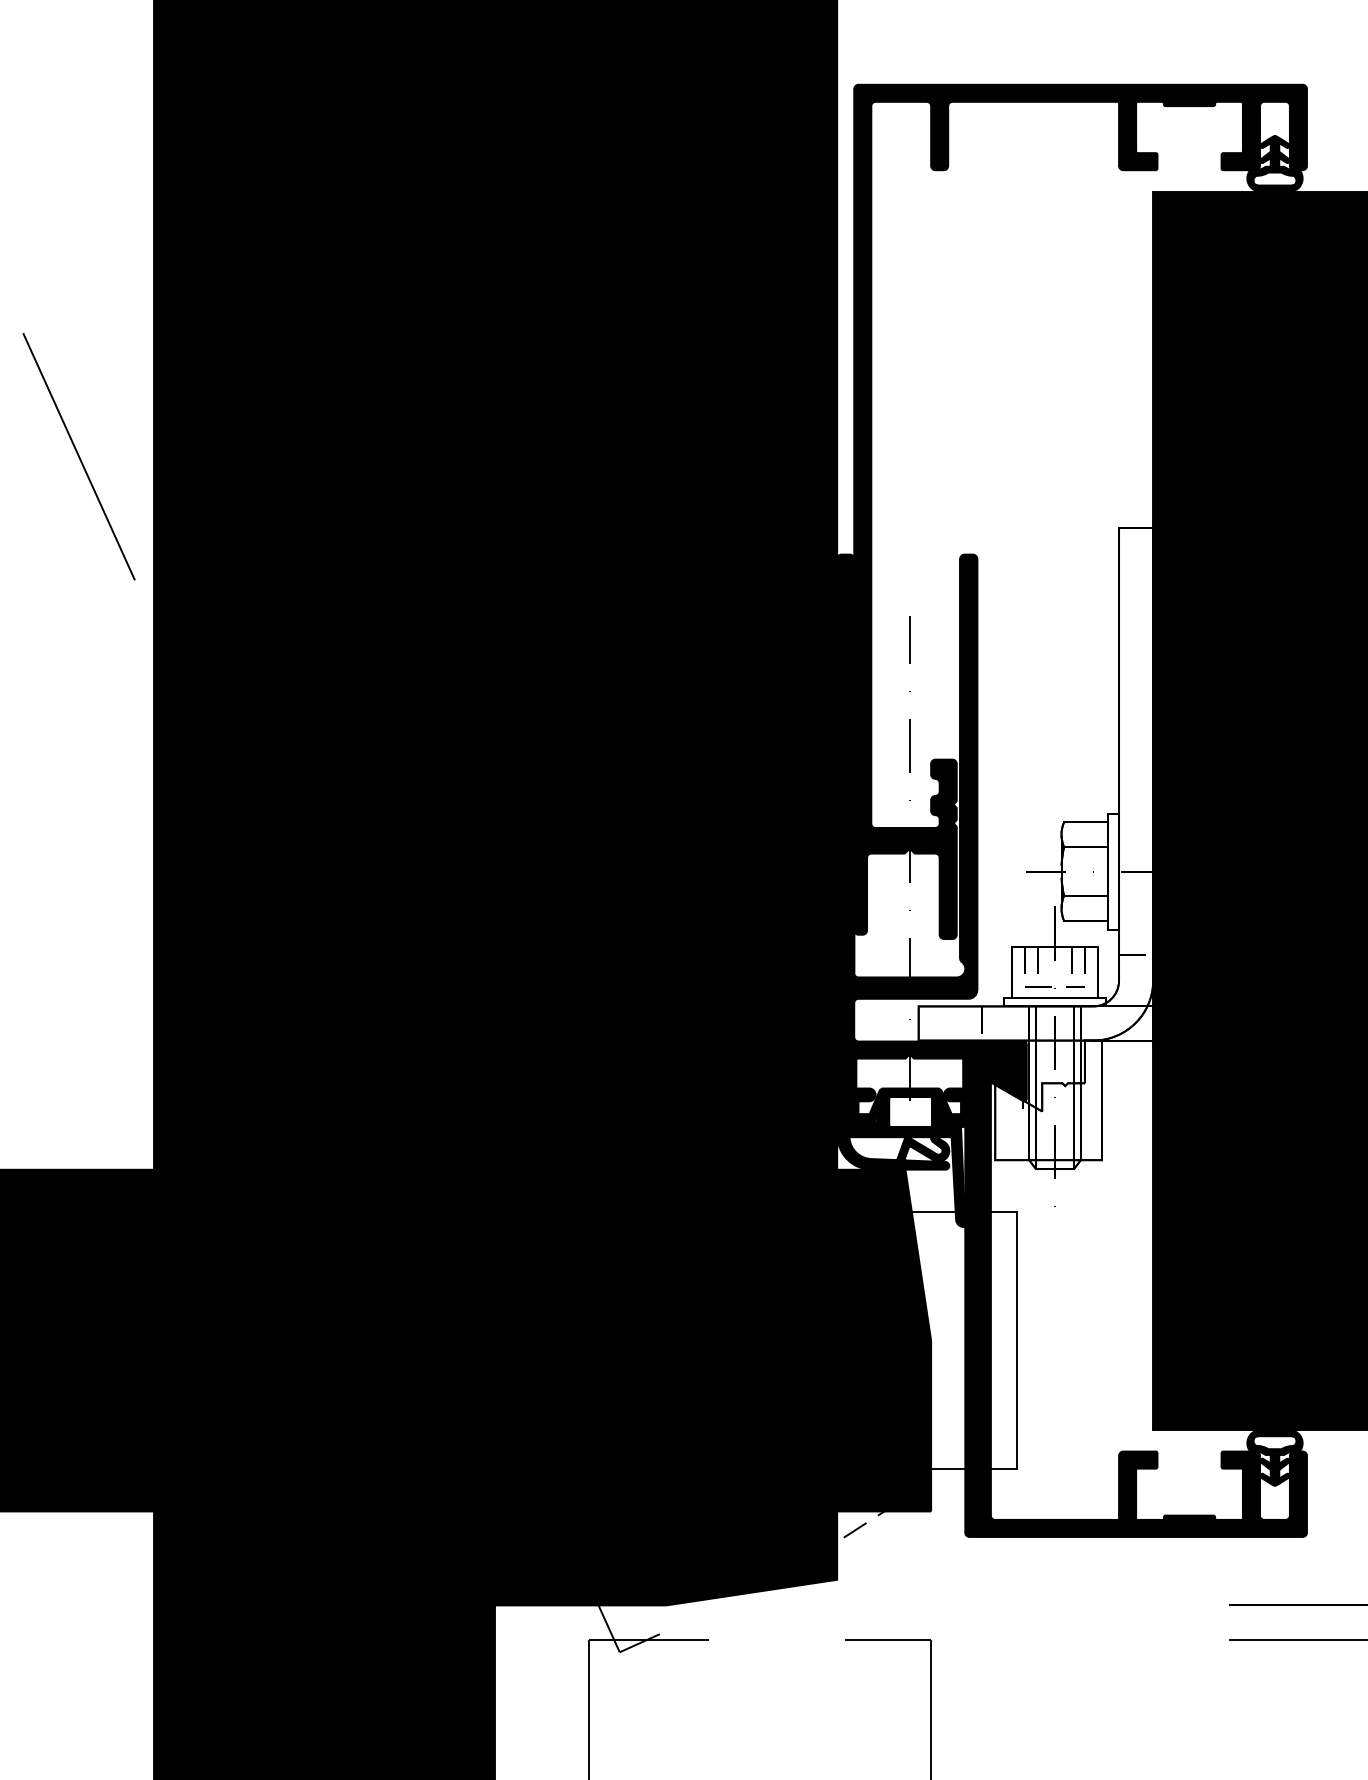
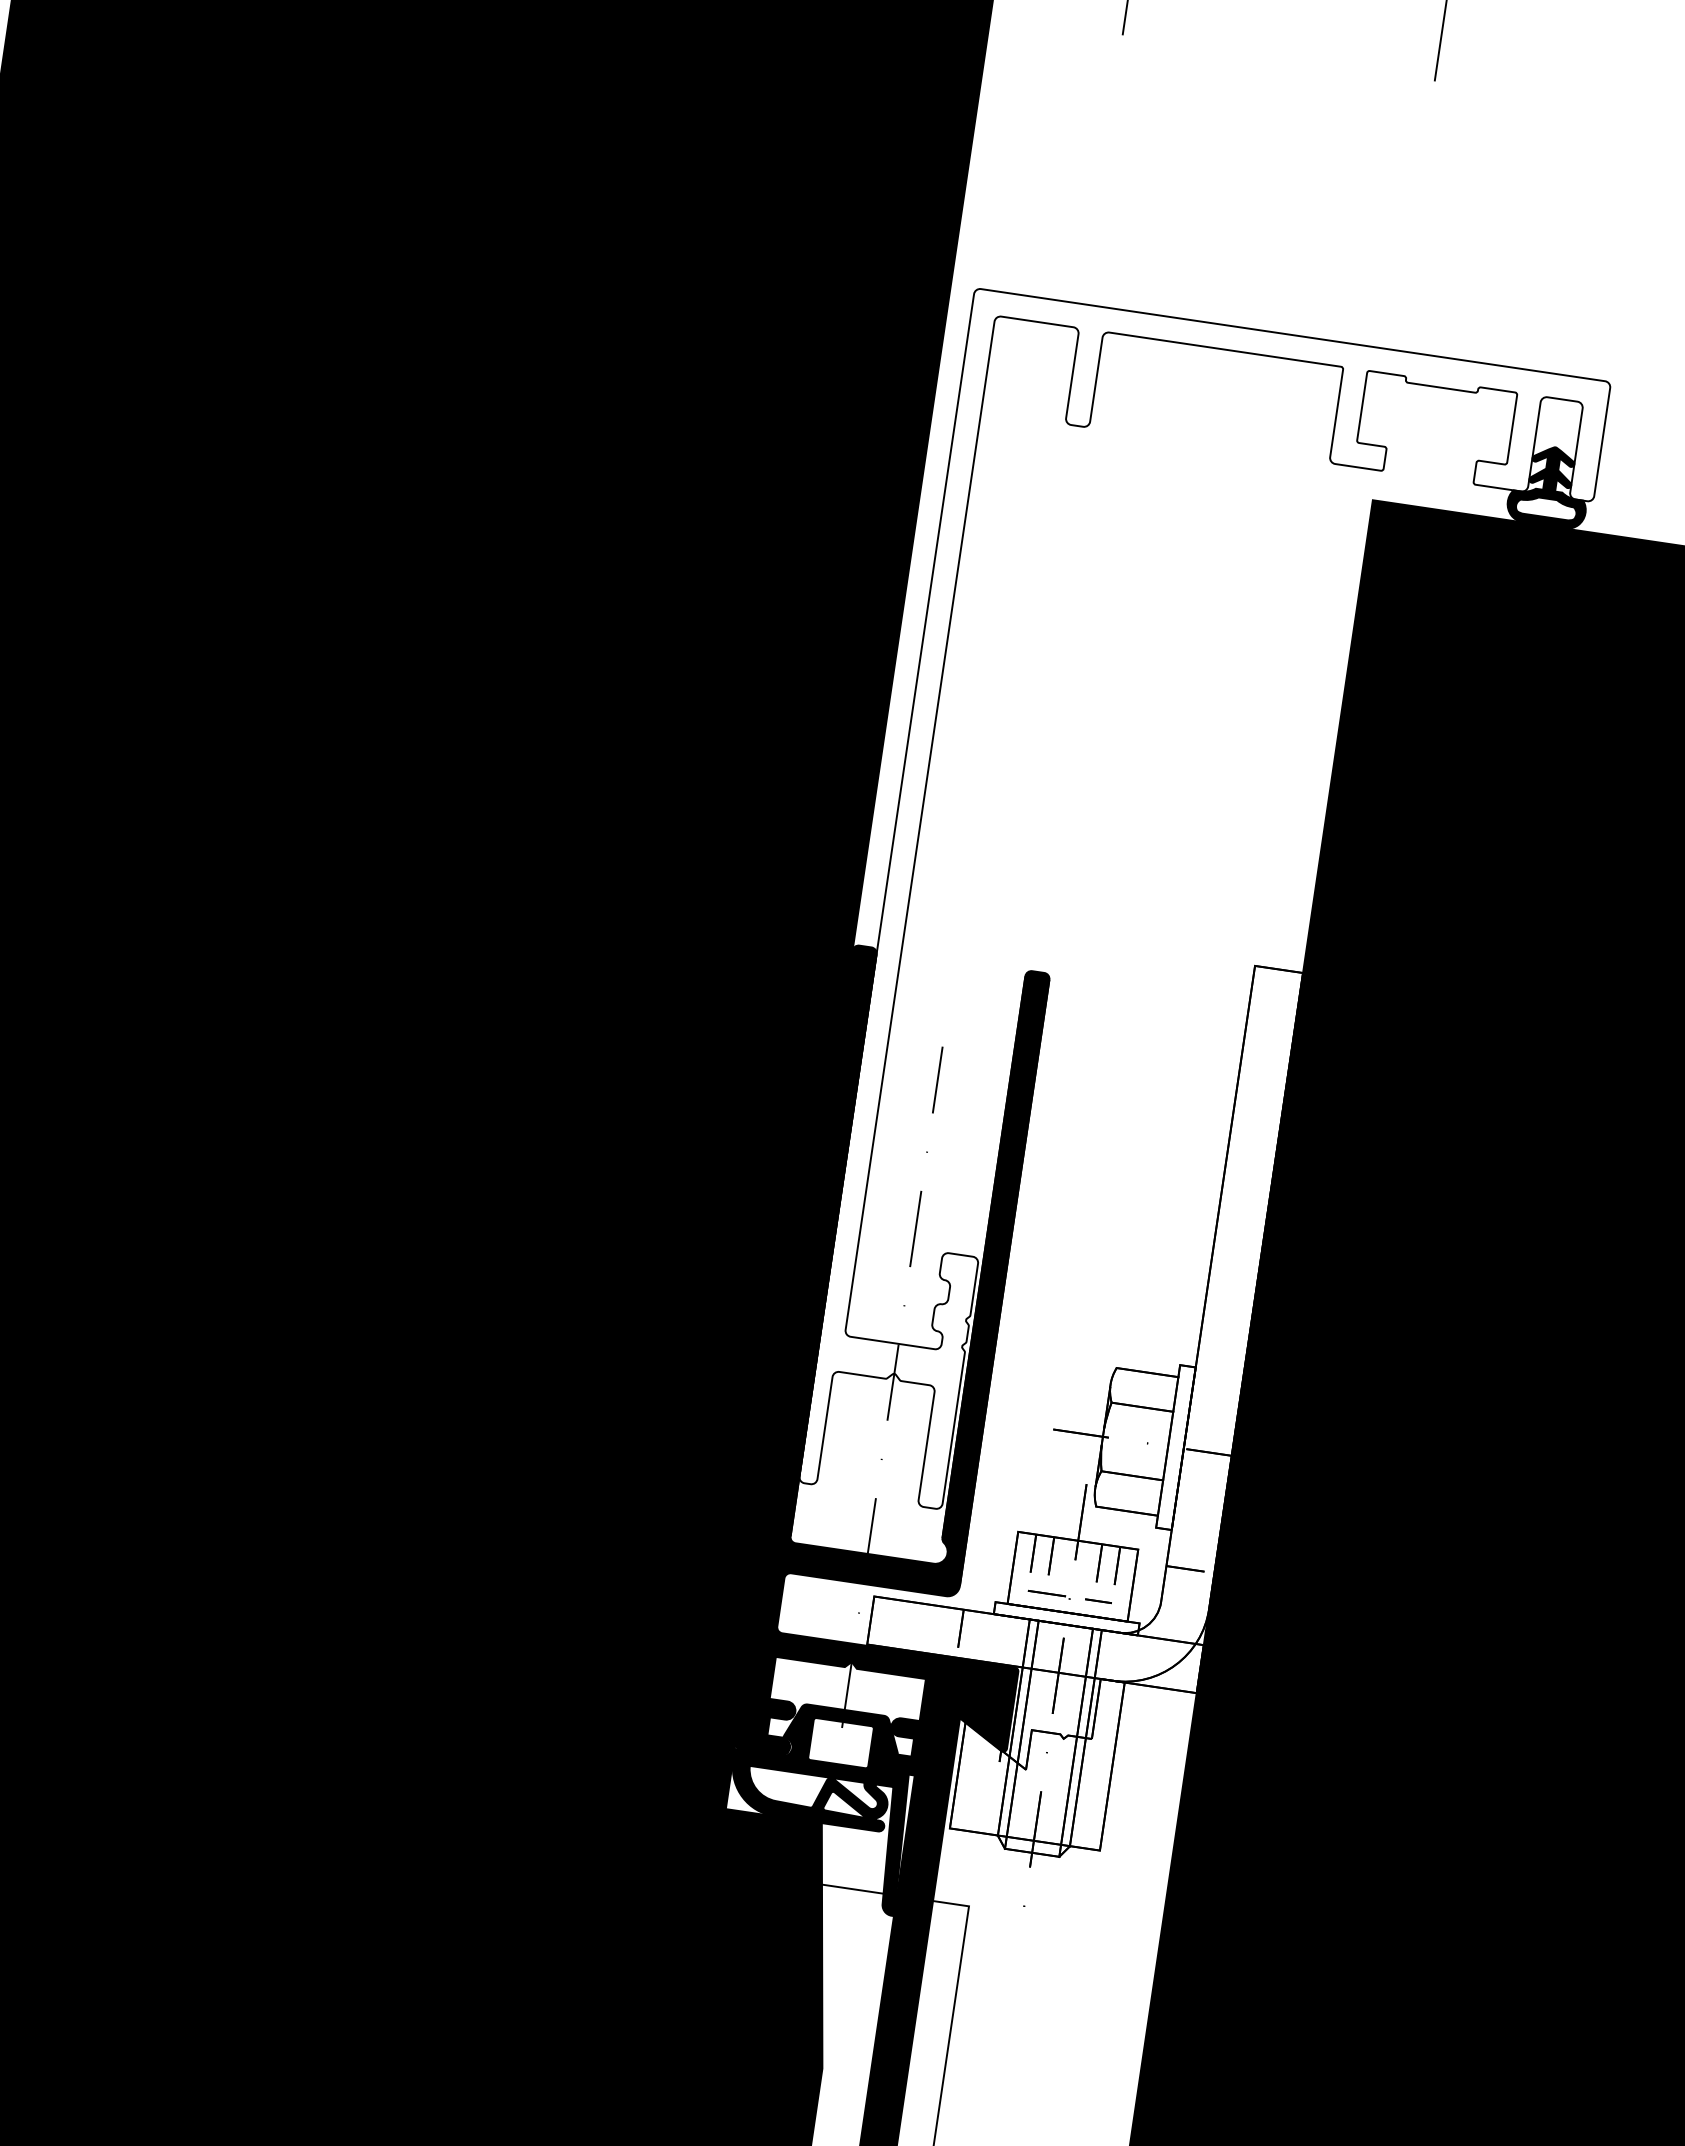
fill: (1080, 511) -> (1204, 934), removed

